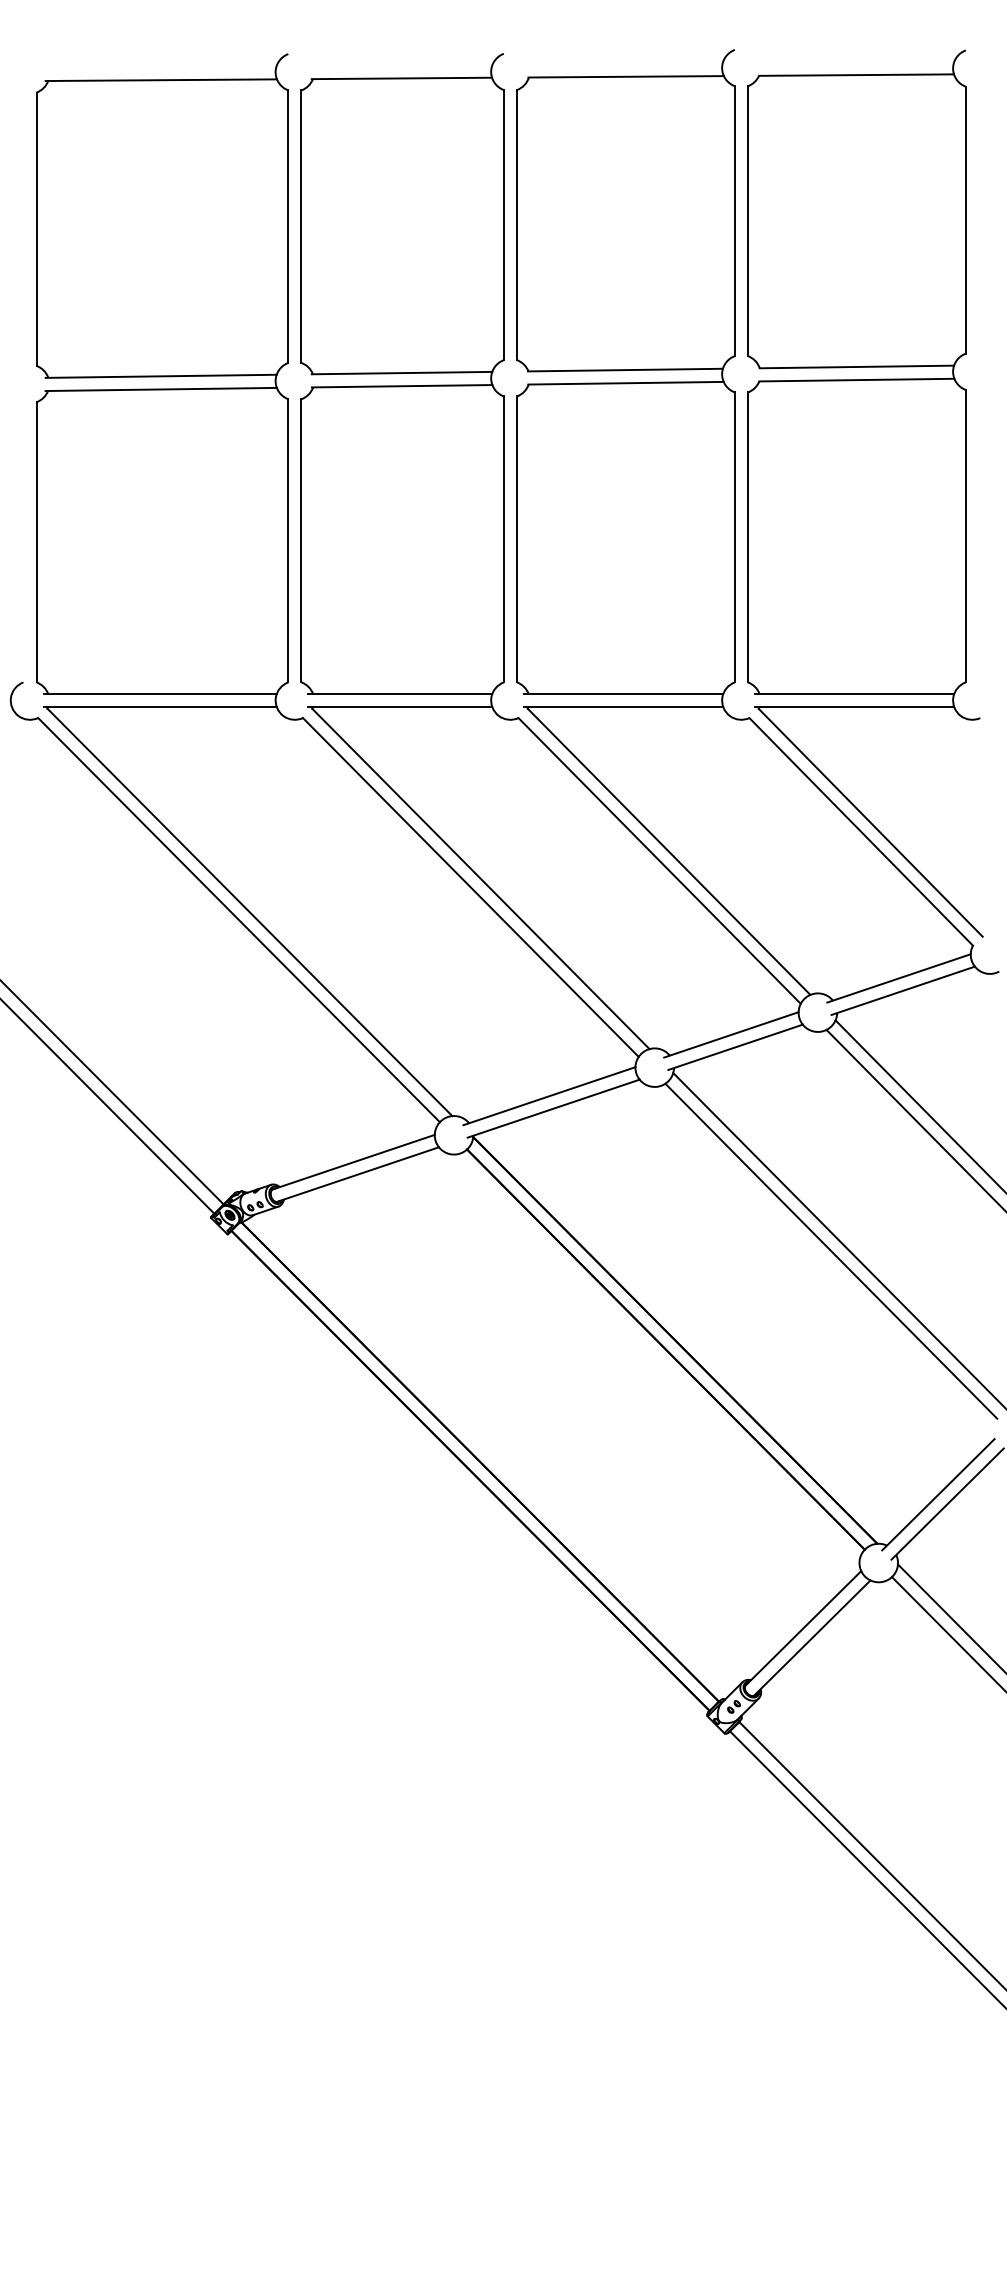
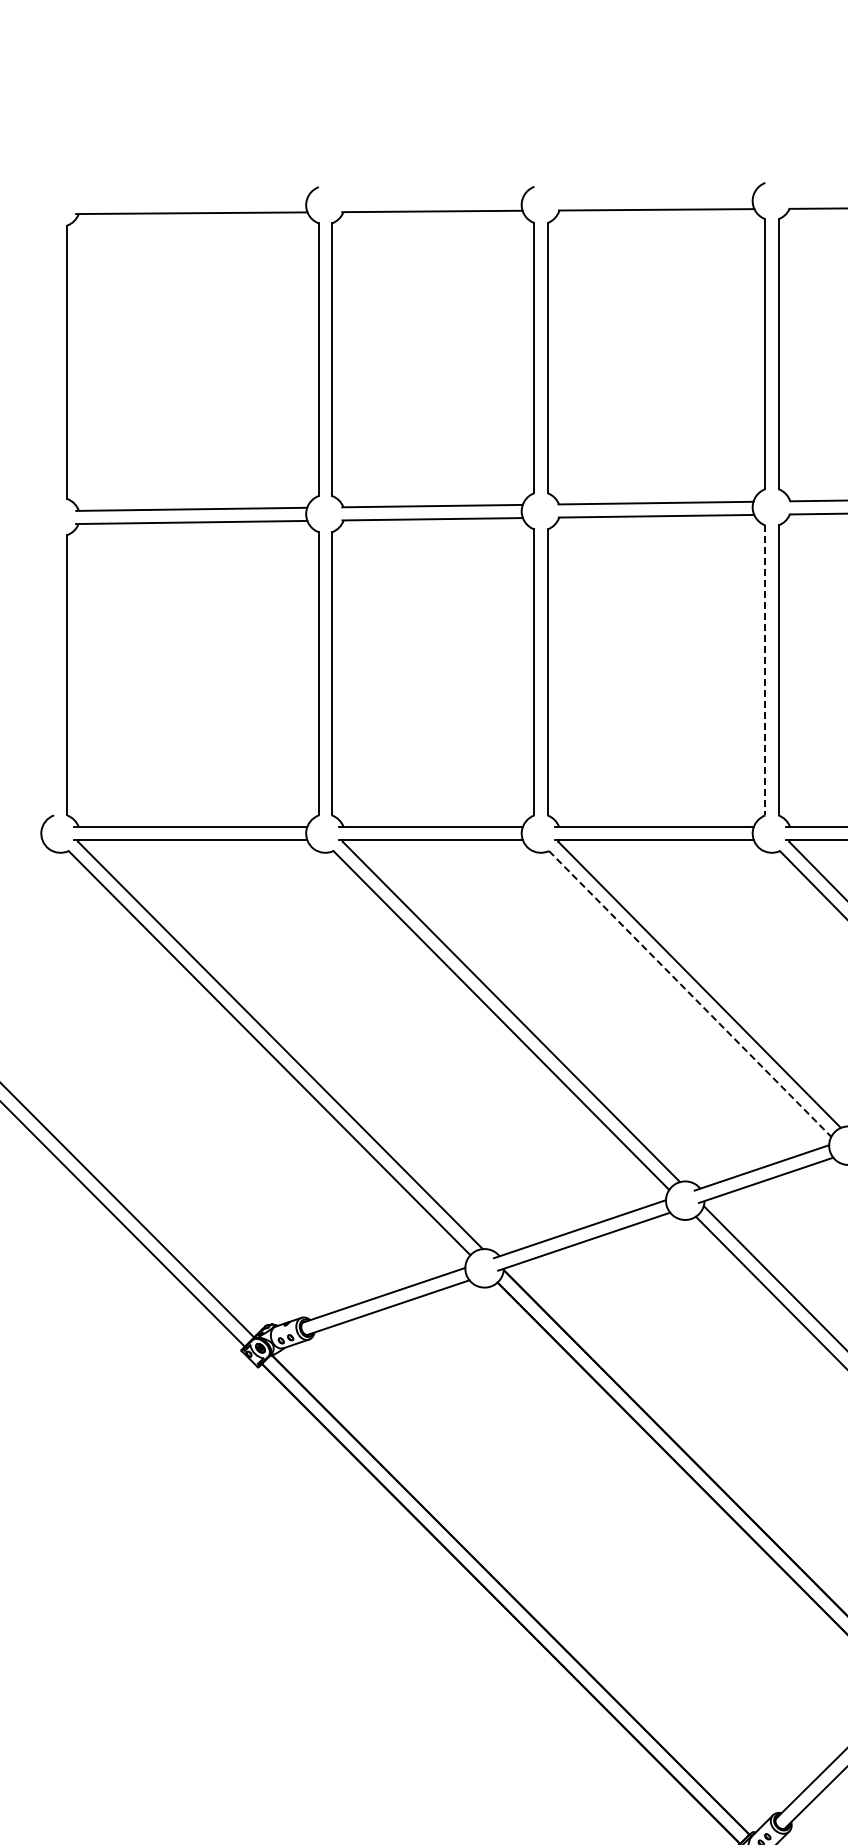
line: (734, 537) -> (765, 670), solid -> dashed
line: (659, 860) -> (690, 993), solid -> dashed

